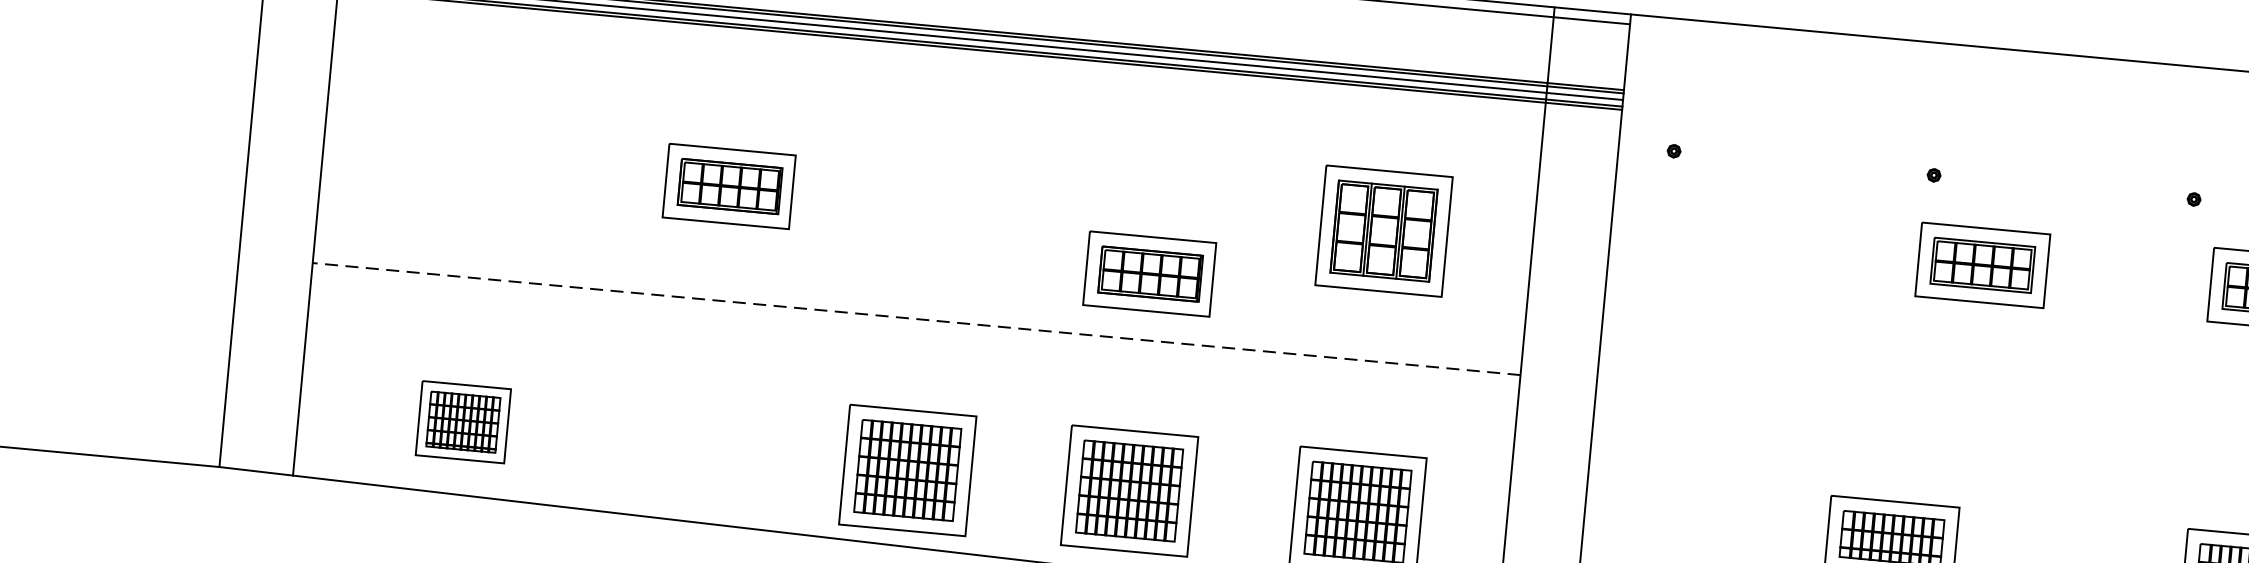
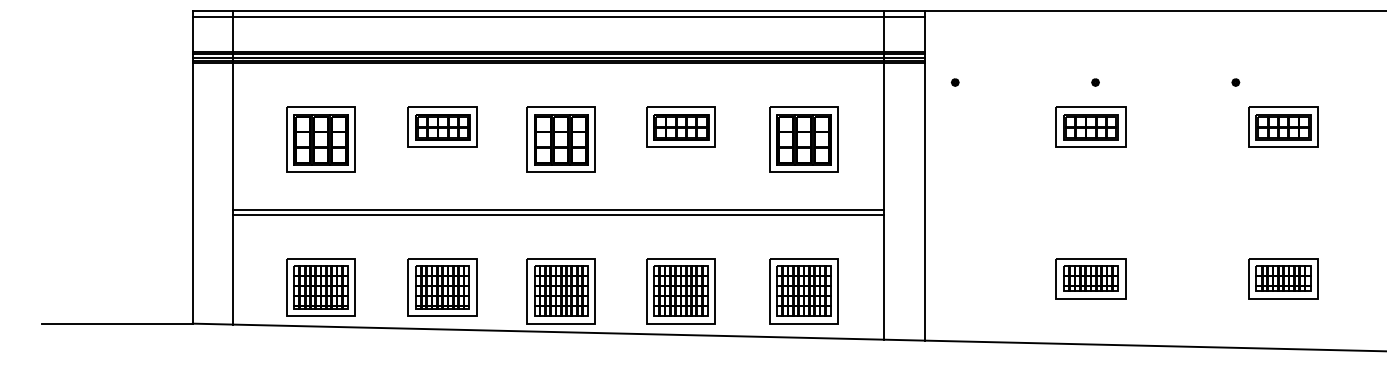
part: (487, 147) -> (320, 139), added
part: (729, 185) -> (442, 126), moved
part: (932, 188) -> (560, 139), added
part: (1981, 263) -> (1090, 126), moved
part: (1149, 272) -> (680, 126), moved
line: (916, 318) -> (558, 209), dashed -> solid
line: (915, 329) -> (558, 215), added
part: (462, 421) -> (320, 287), size x1.43
part: (688, 442) -> (442, 287), added

